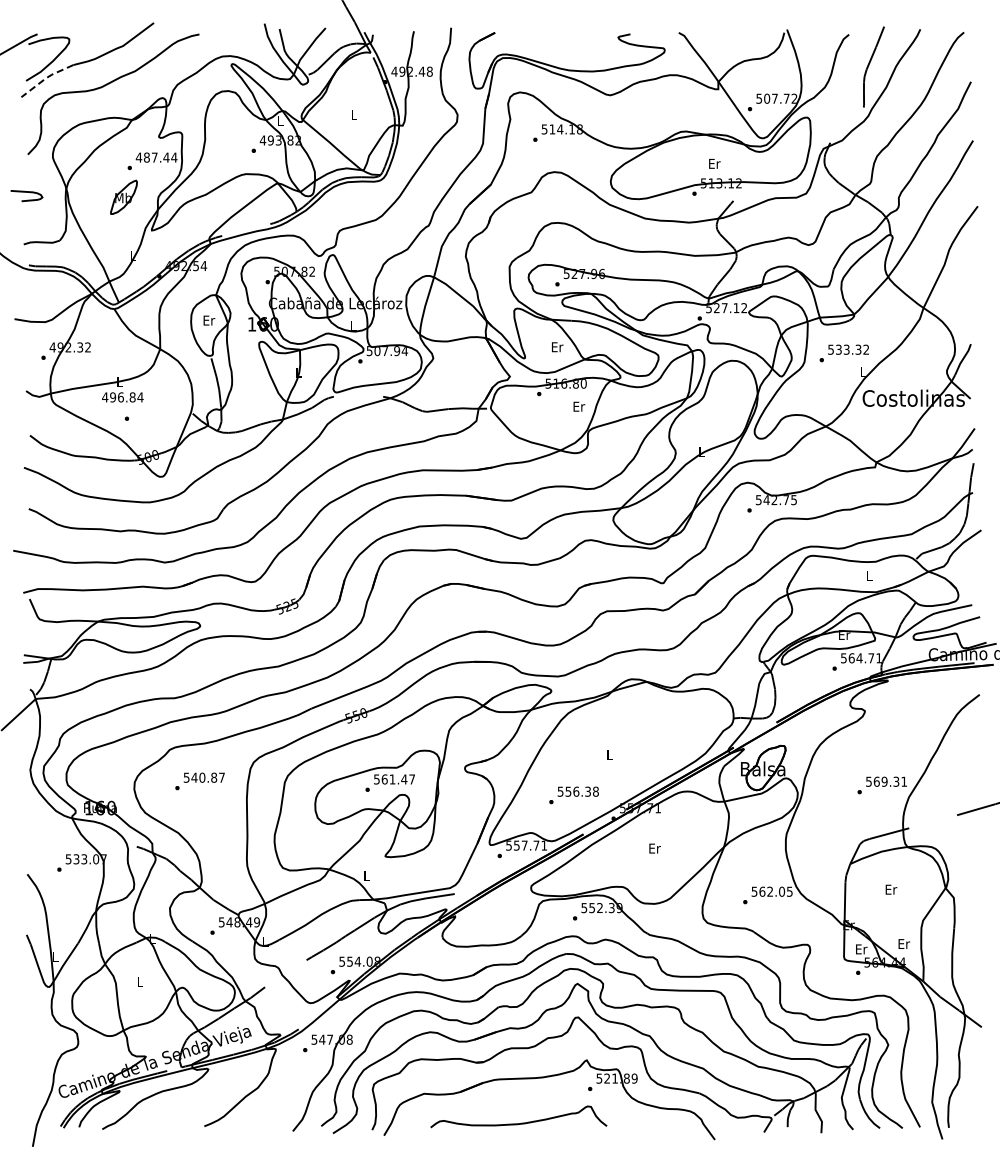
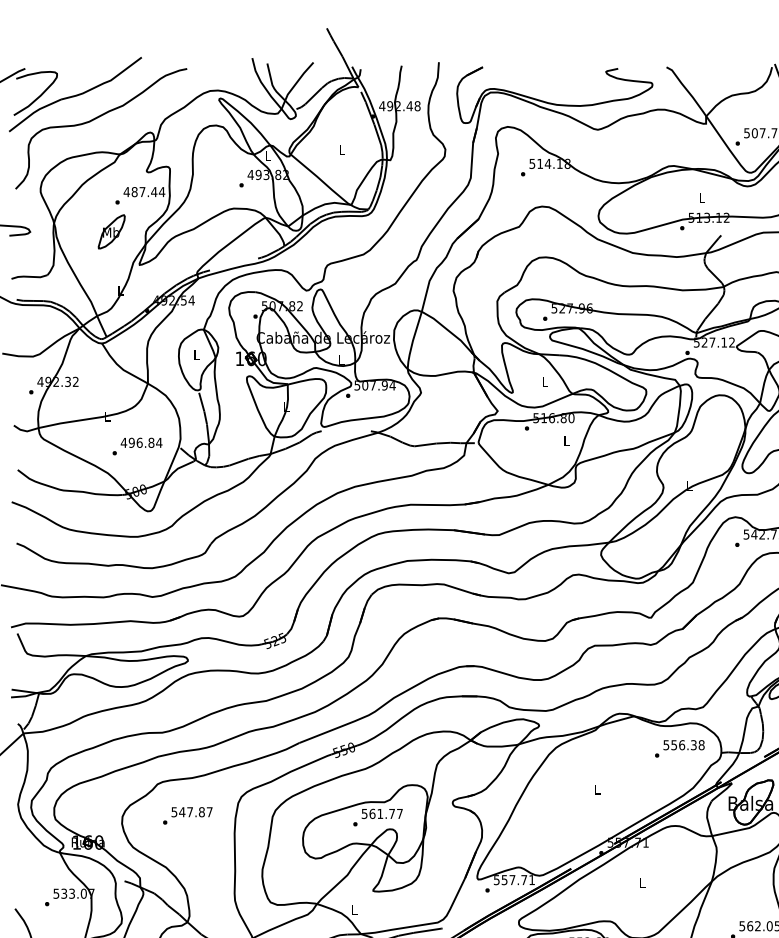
line: (45, 78) -> (33, 112), dashed -> solid
text: (714, 163) -> (702, 197), Er -> L
text: (209, 320) -> (197, 354), Er -> L
text: (557, 347) -> (545, 381), Er -> L
text: (122, 397) -> (141, 442), moved
text: (579, 406) -> (567, 440), Er -> L
text: (202, 777) -> (190, 811), 540.87 -> 547.87
text: (404, 779) -> (392, 813), 561.47 -> 561.77
text: (573, 795) -> (679, 748), moved
text: (654, 848) -> (642, 882), Er -> L

